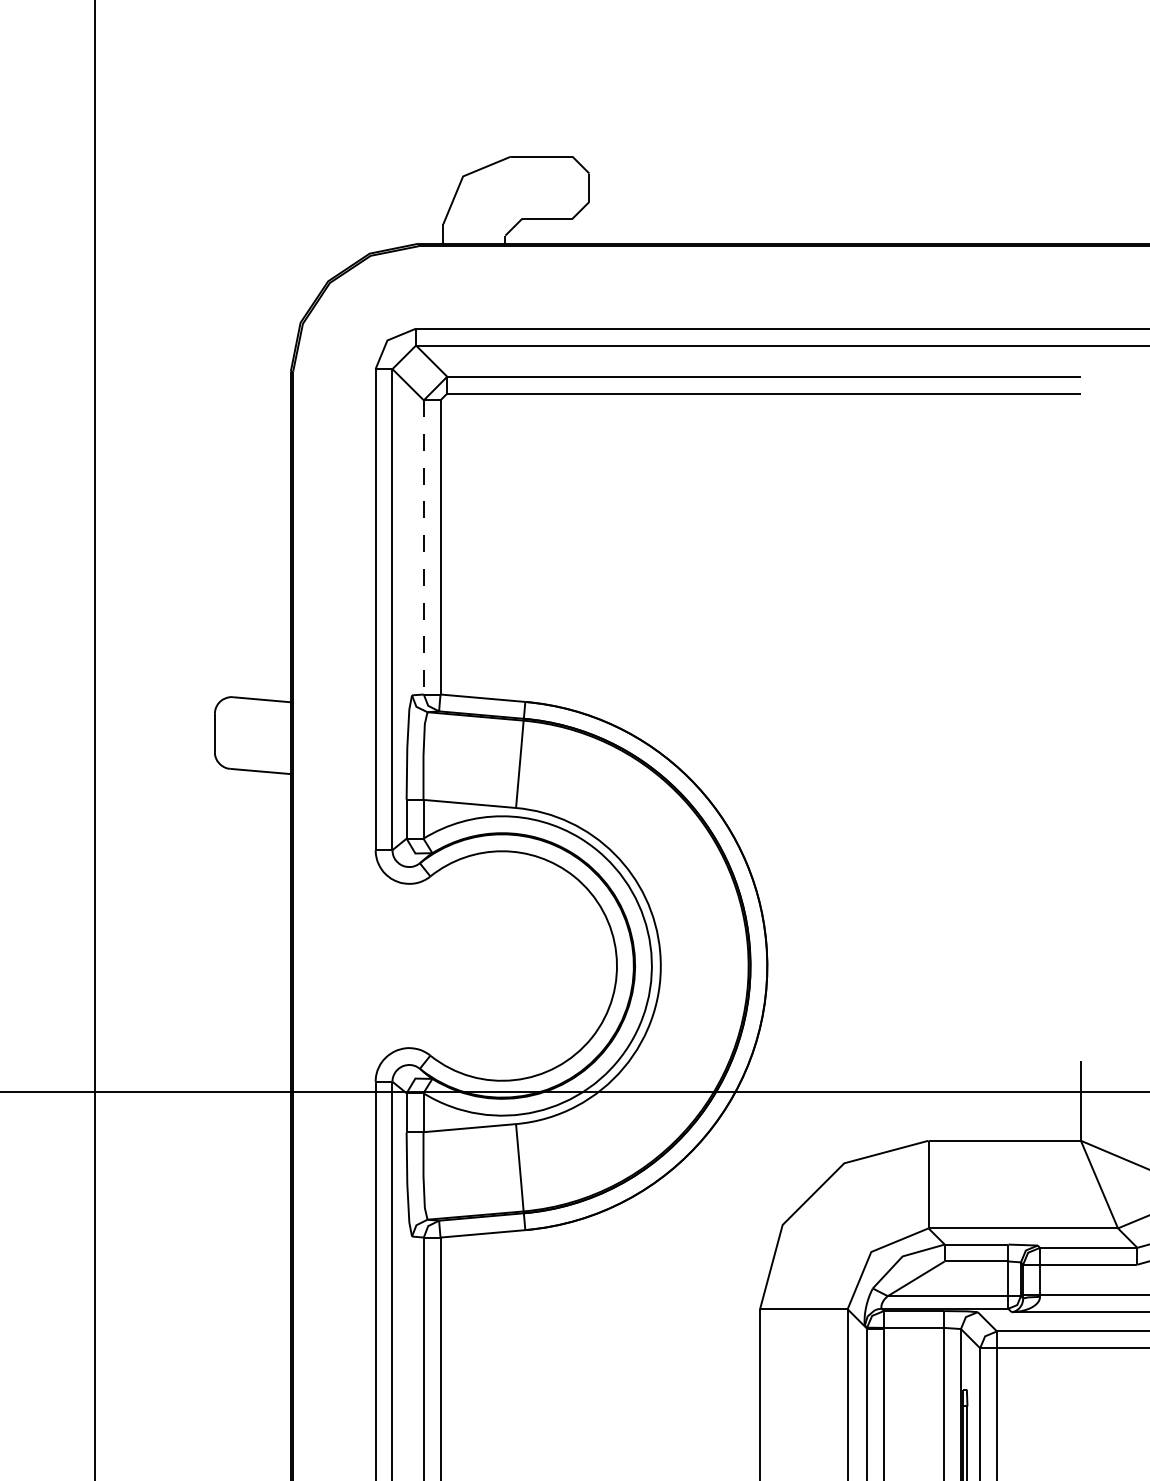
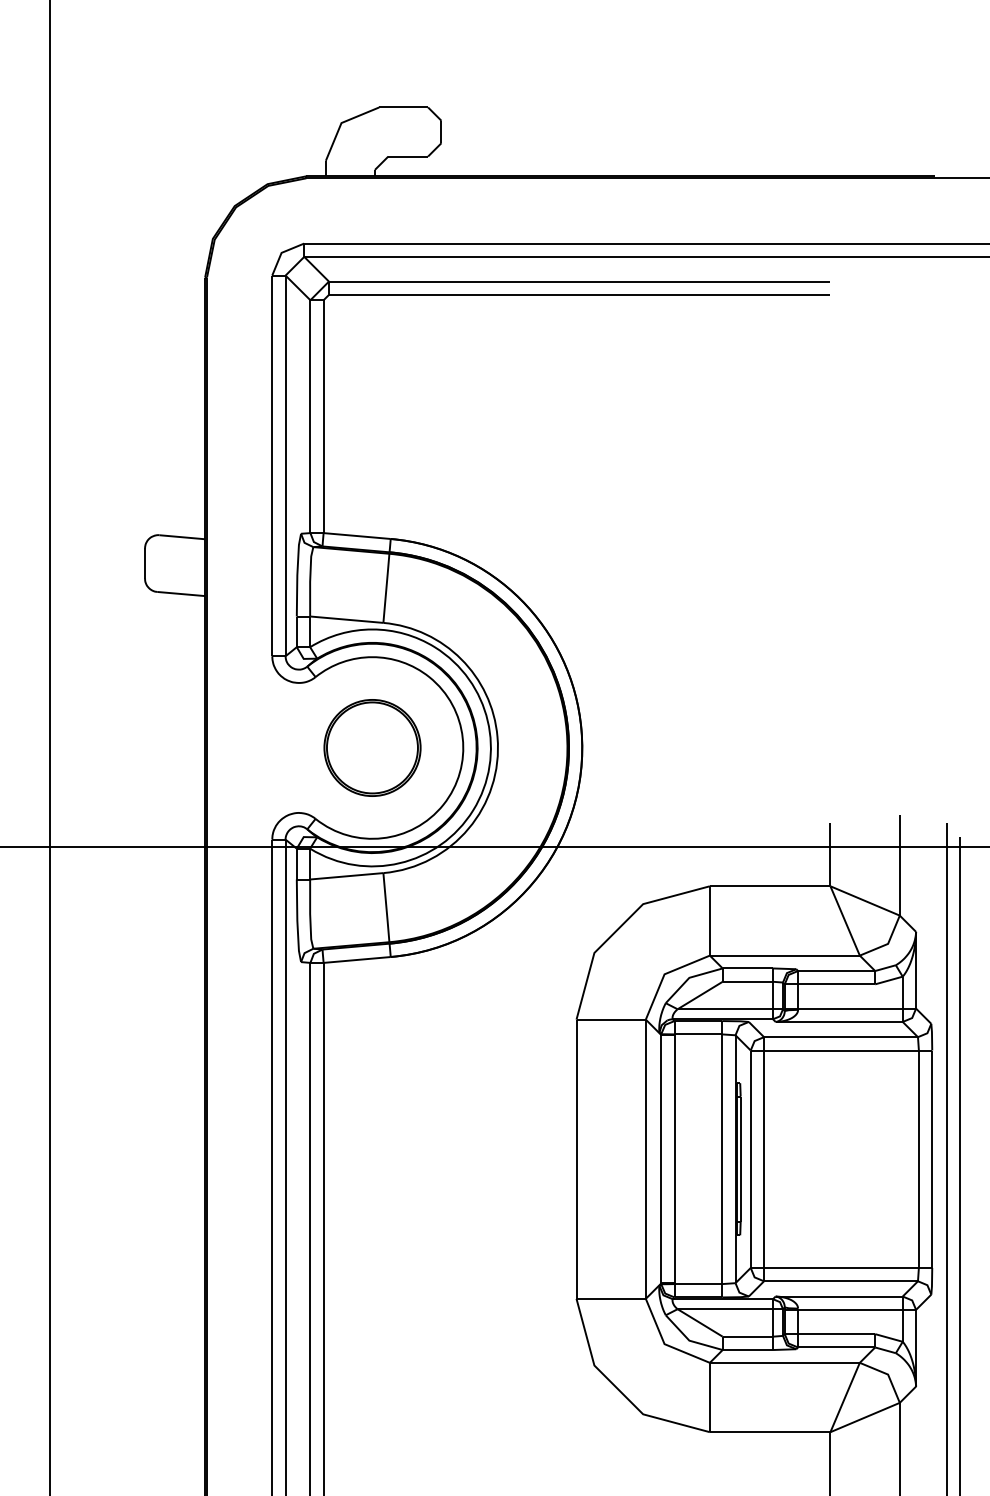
line: (423, 548) -> (310, 417), dashed -> solid
part: (502, 965) -> (372, 747), added

